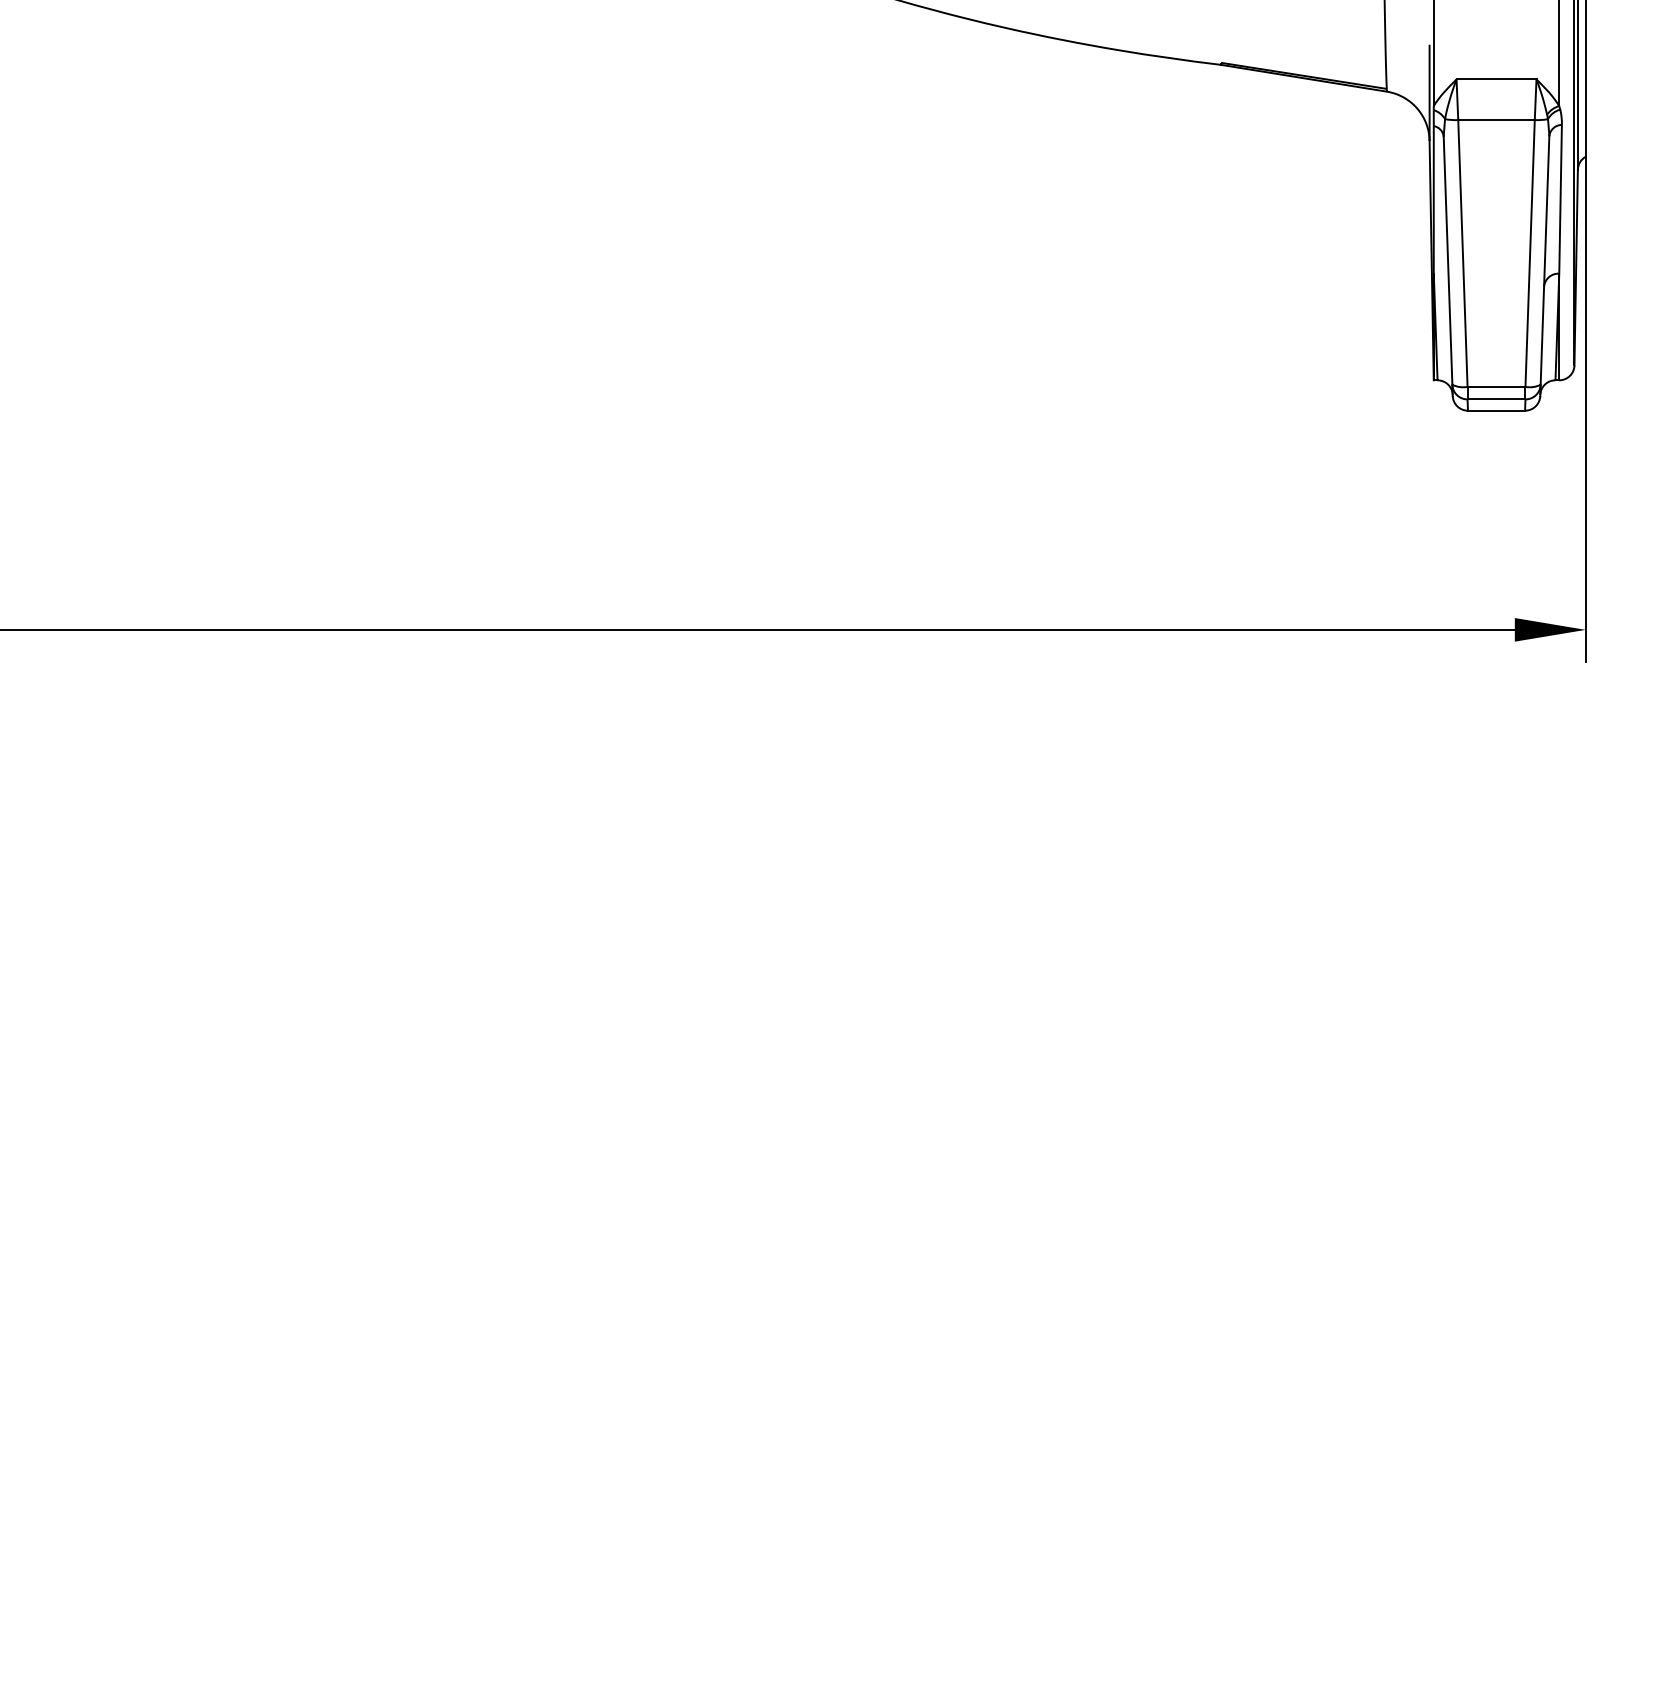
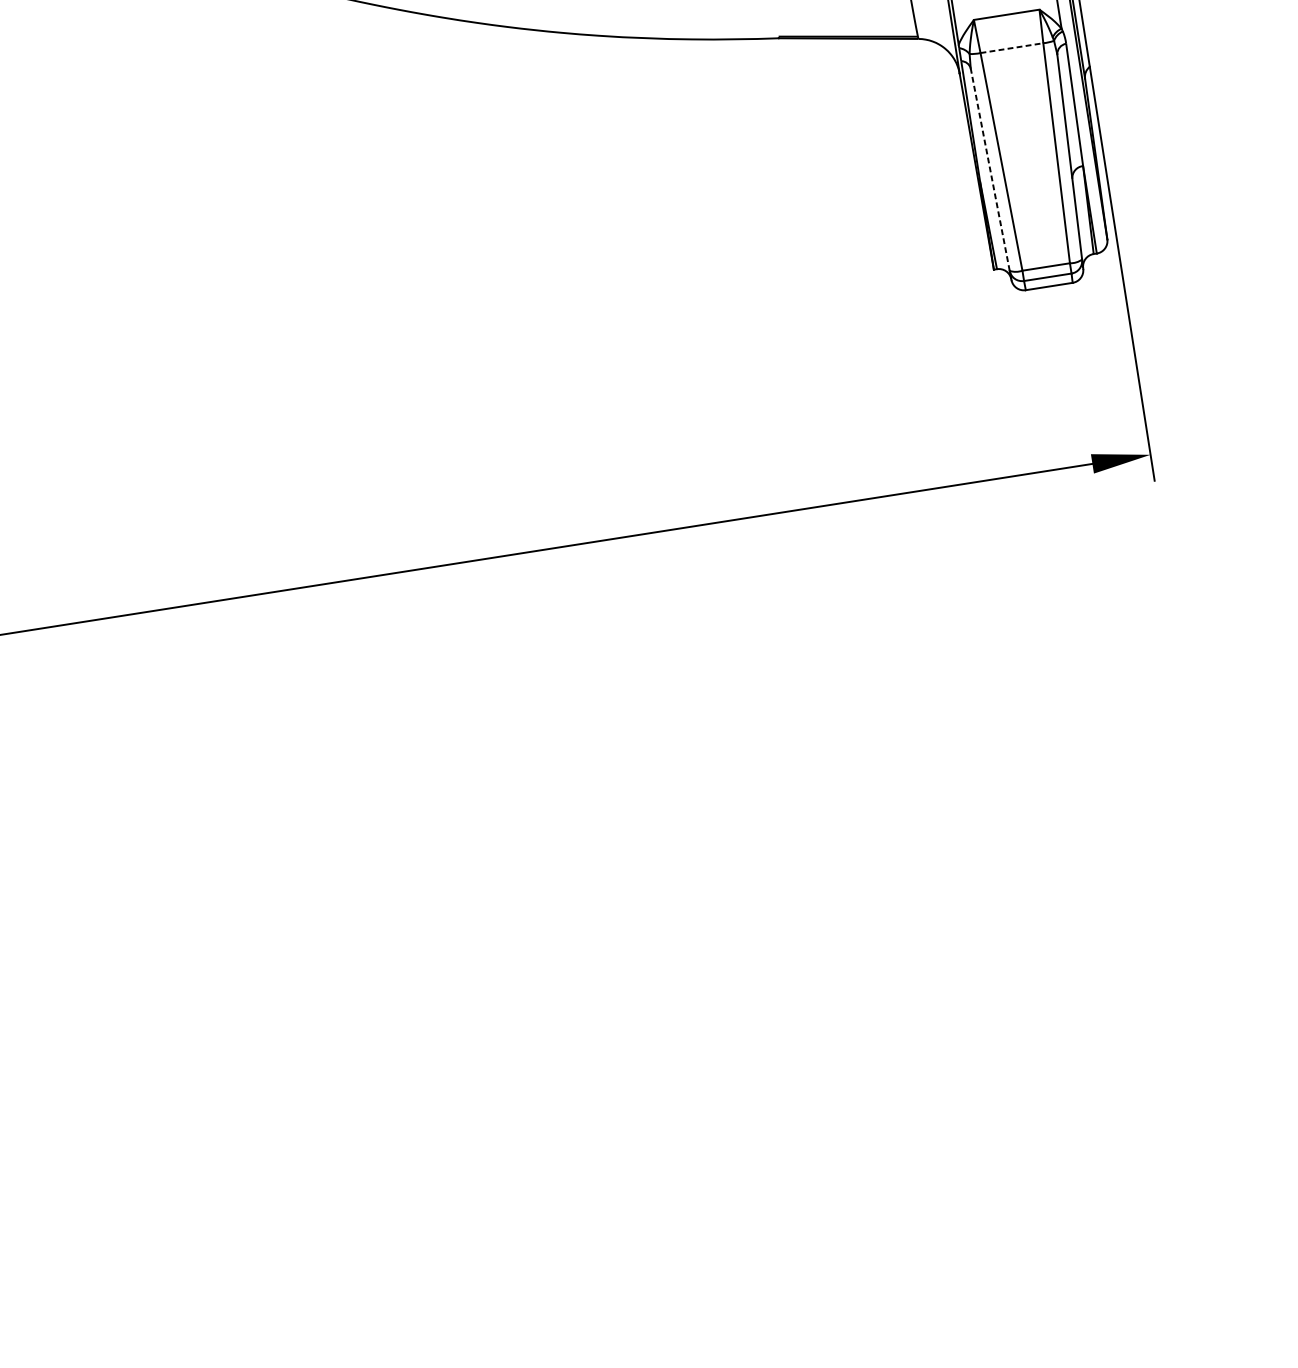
line: (1497, 120) -> (1012, 48), solid -> dashed
line: (1448, 260) -> (990, 169), solid -> dashed

